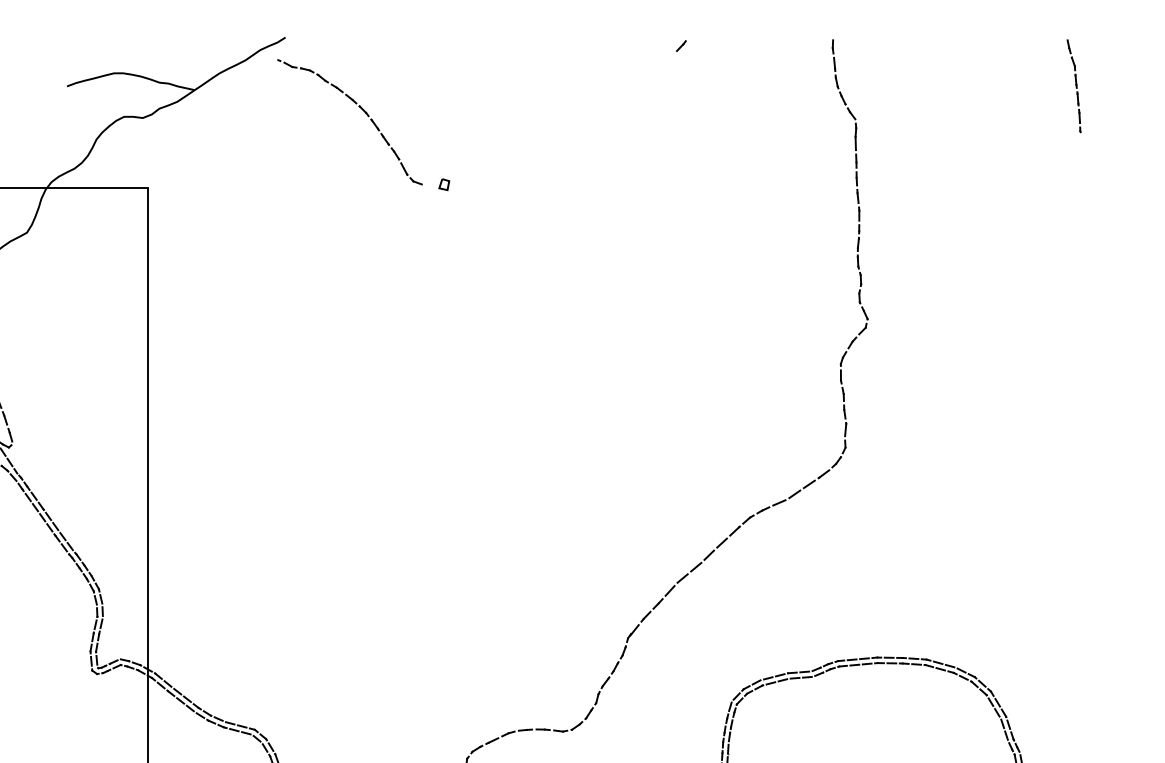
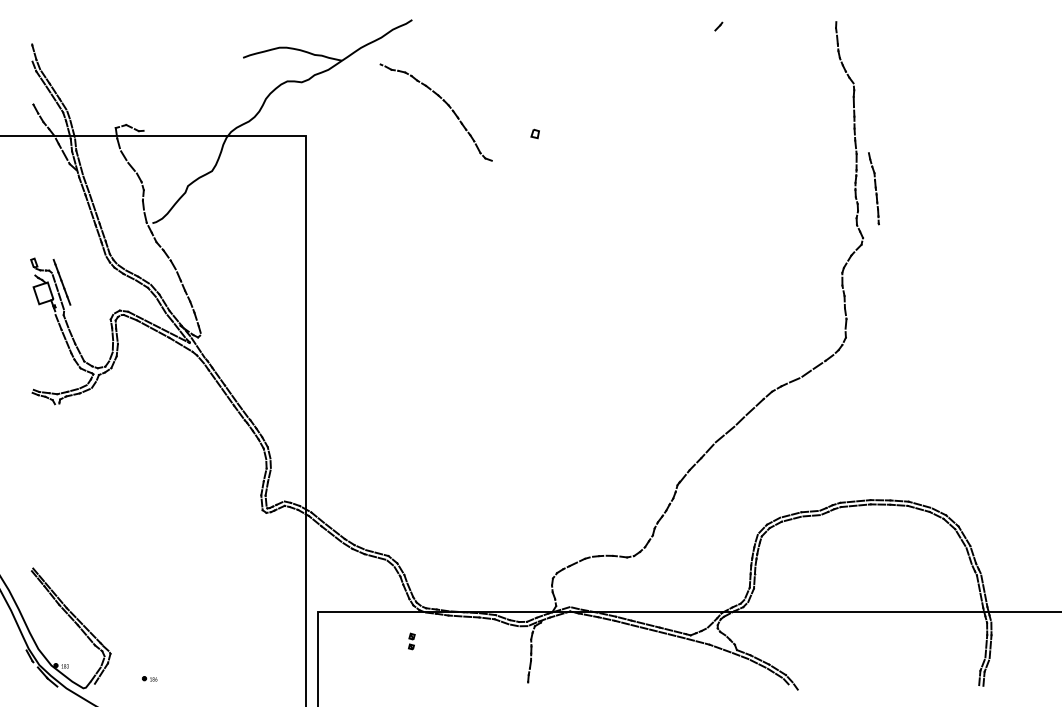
part: (1073, 85) -> (873, 188), moved
part: (360, 109) -> (444, 102), moved

